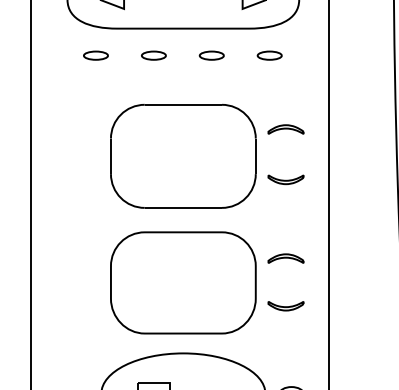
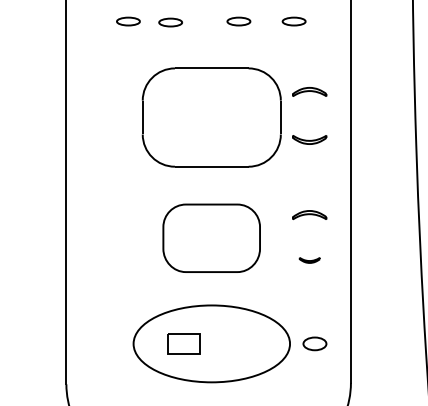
part: (153, 55) -> (170, 22), moved
part: (183, 283) -> (211, 238), size x0.7
part: (285, 306) -> (309, 260), size x0.6

